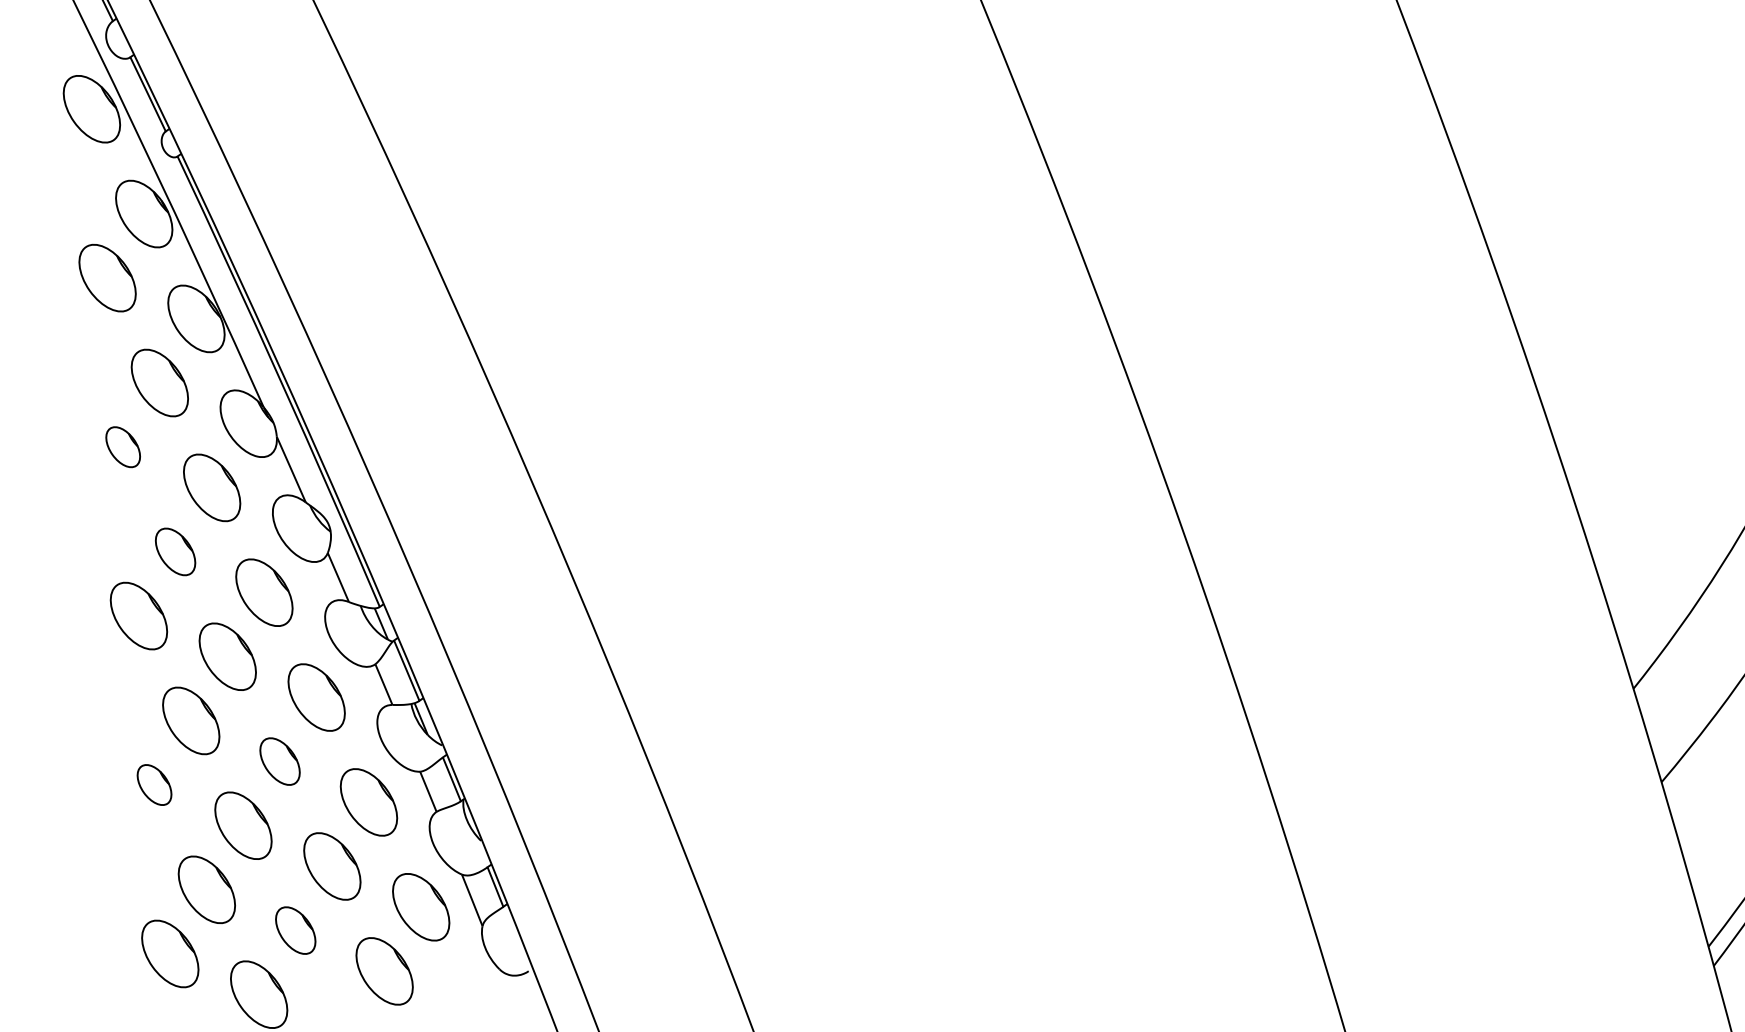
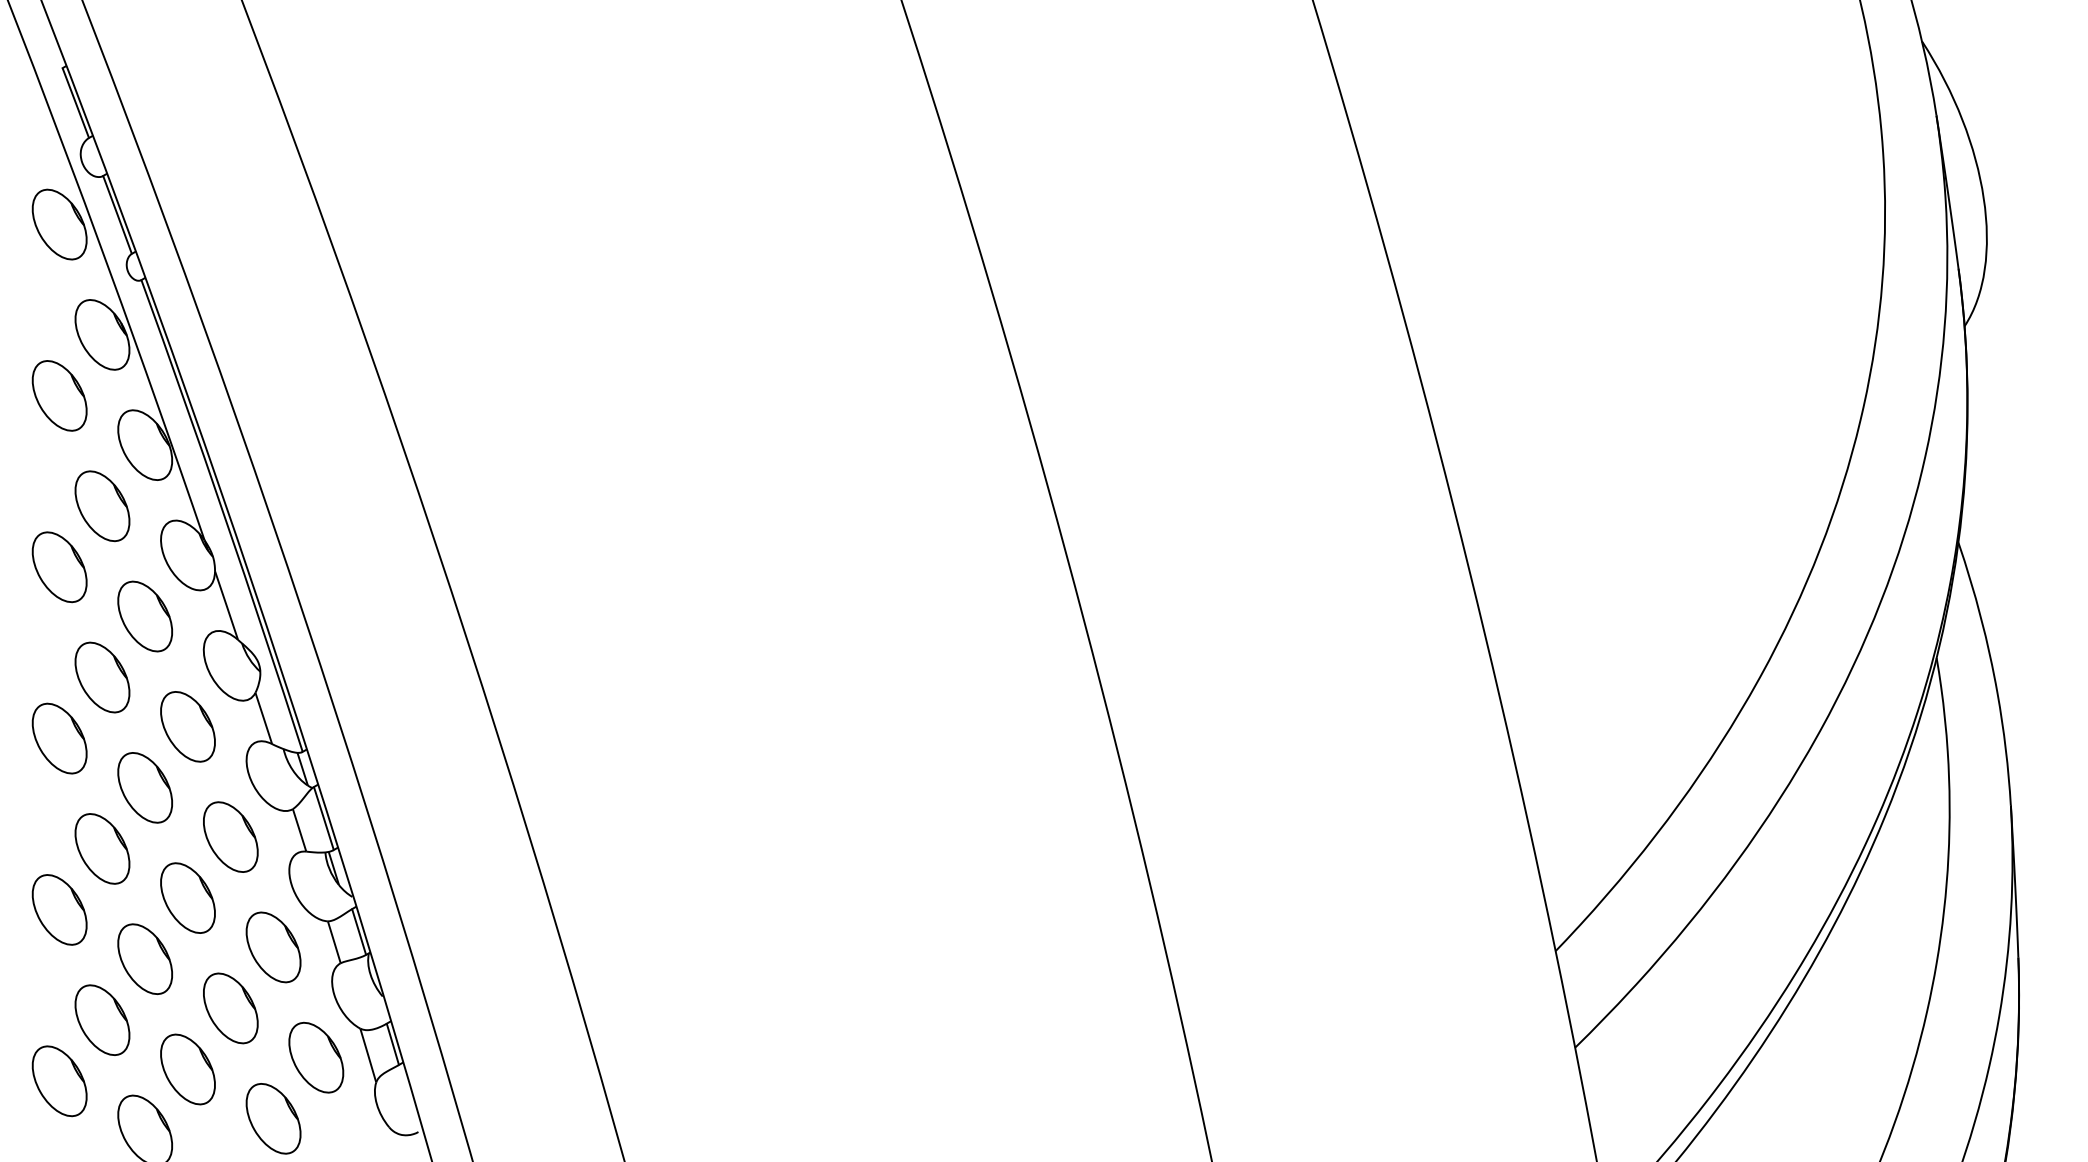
part: (123, 447) -> (59, 567), size x1.67
part: (175, 551) -> (102, 677), size x1.43
part: (279, 761) -> (187, 897), size x1.43
part: (154, 784) -> (59, 909), size x1.67
part: (295, 930) -> (187, 1069), size x1.43

